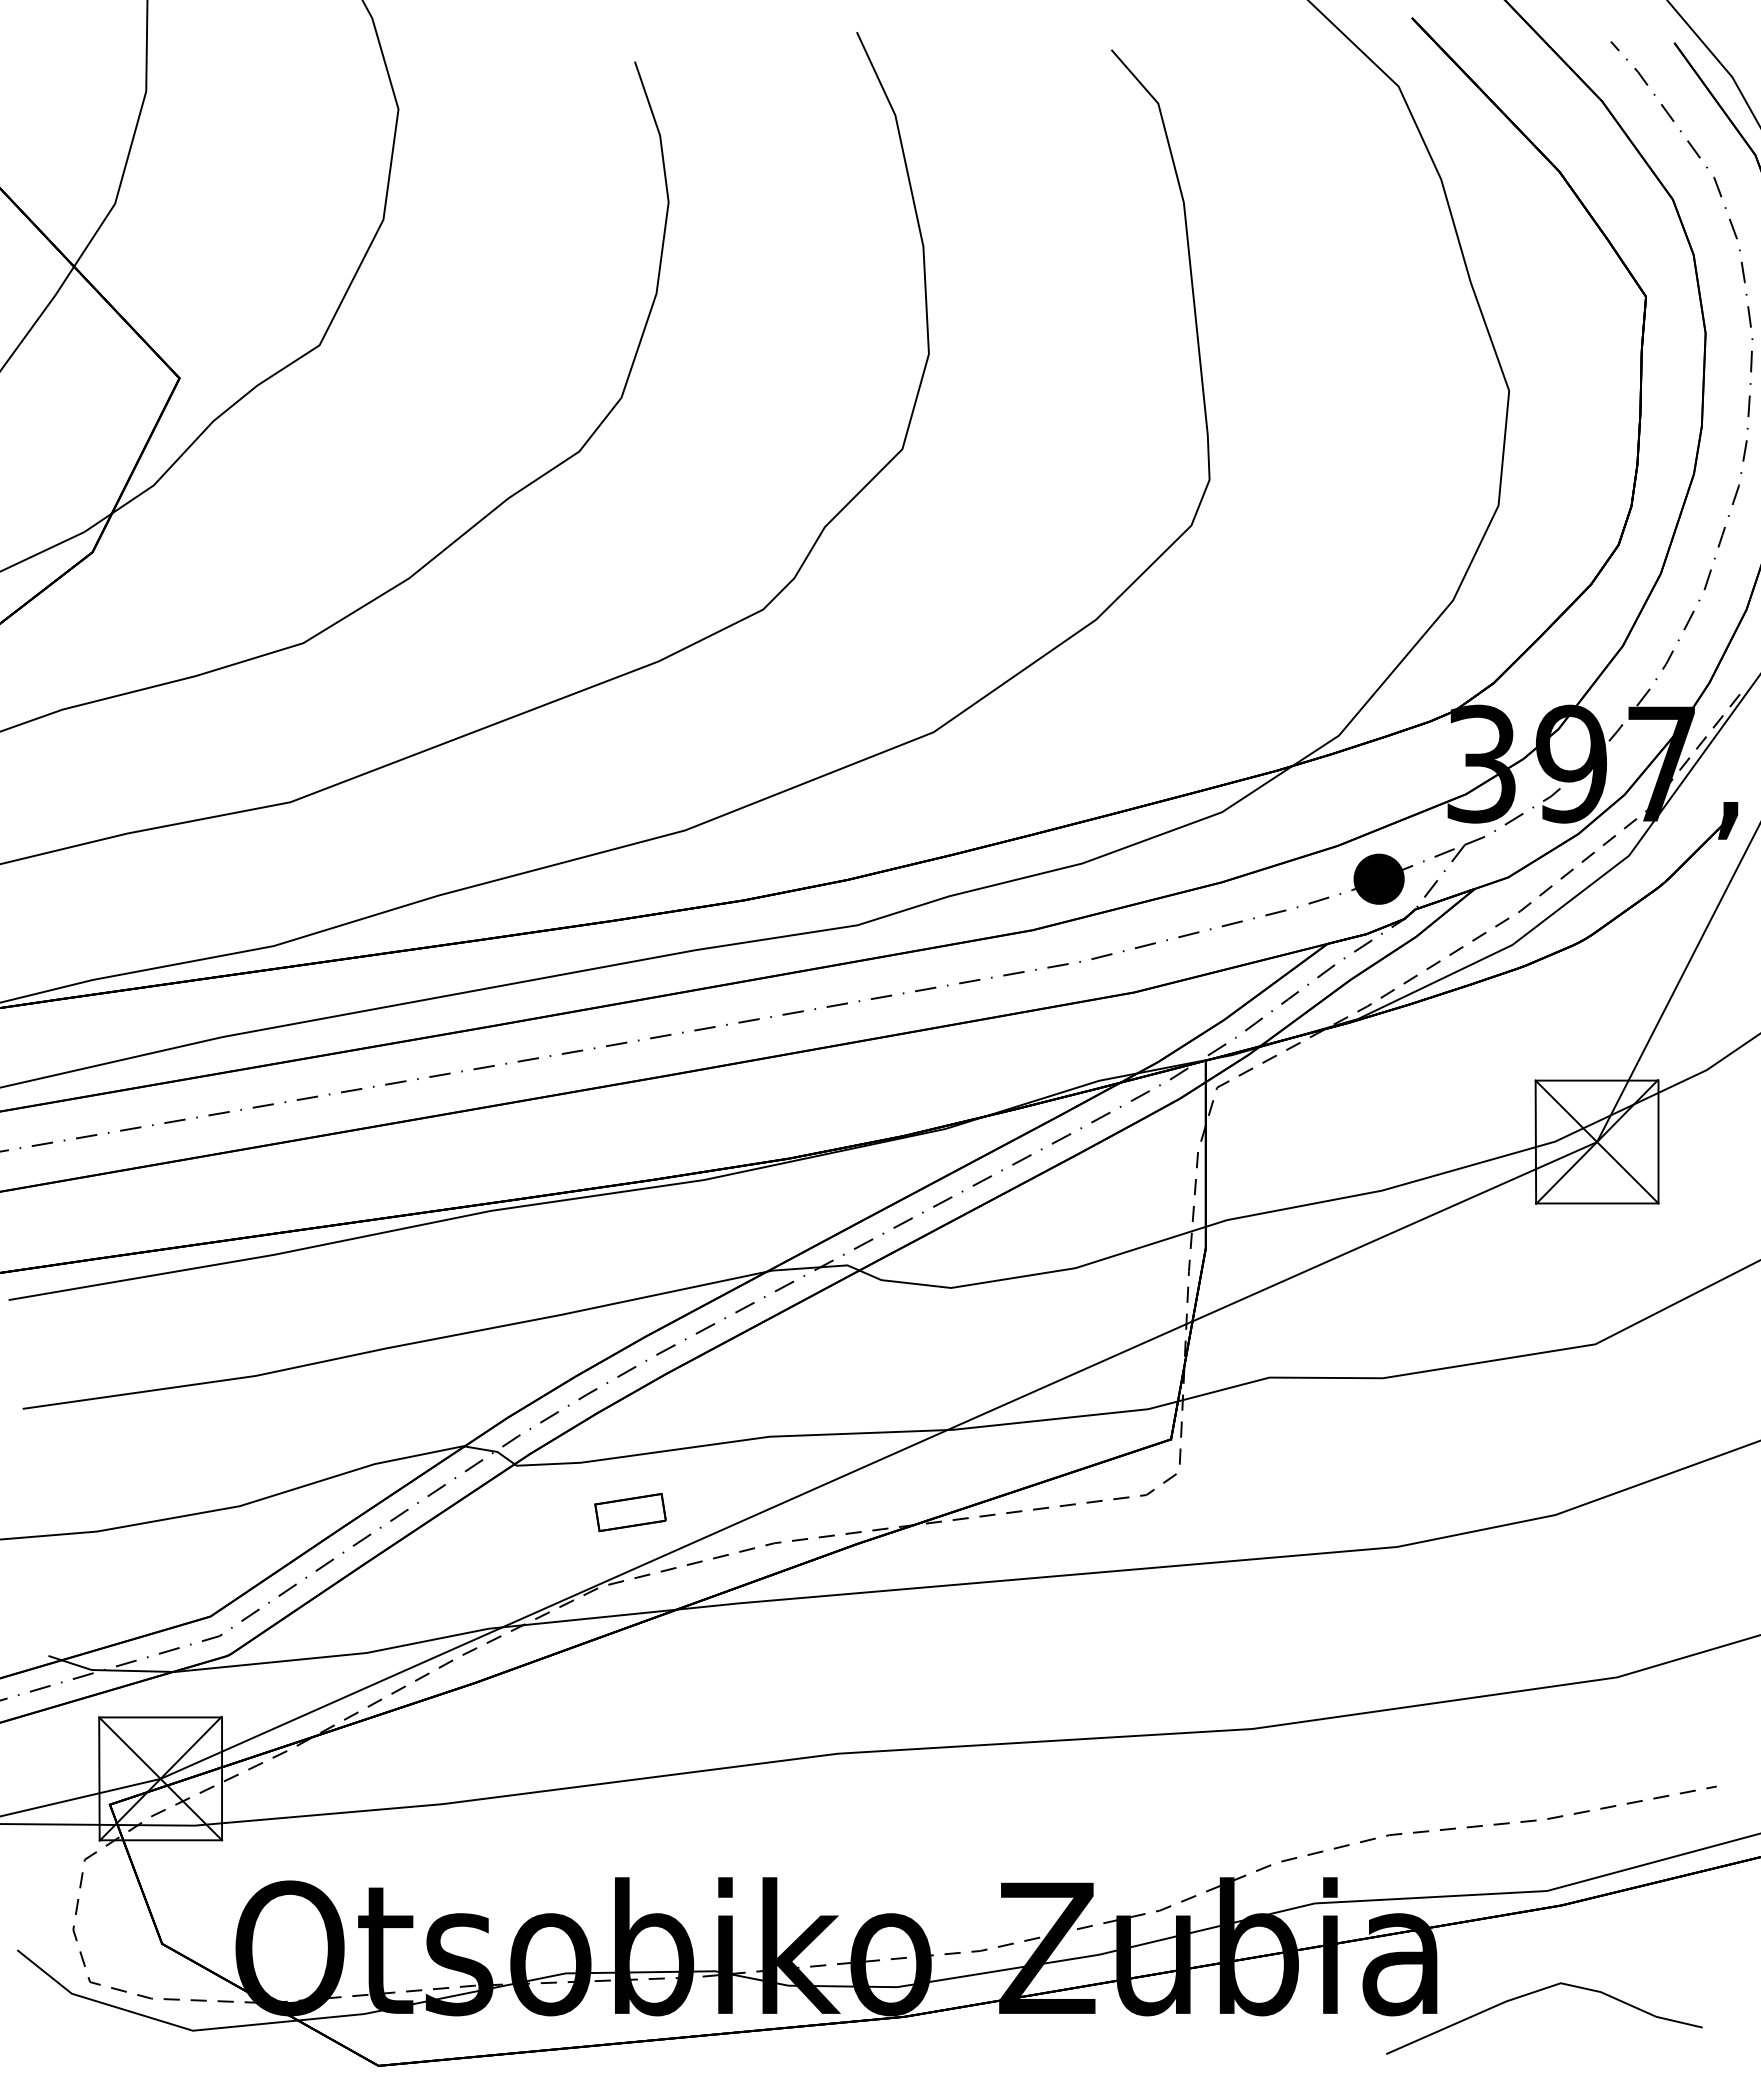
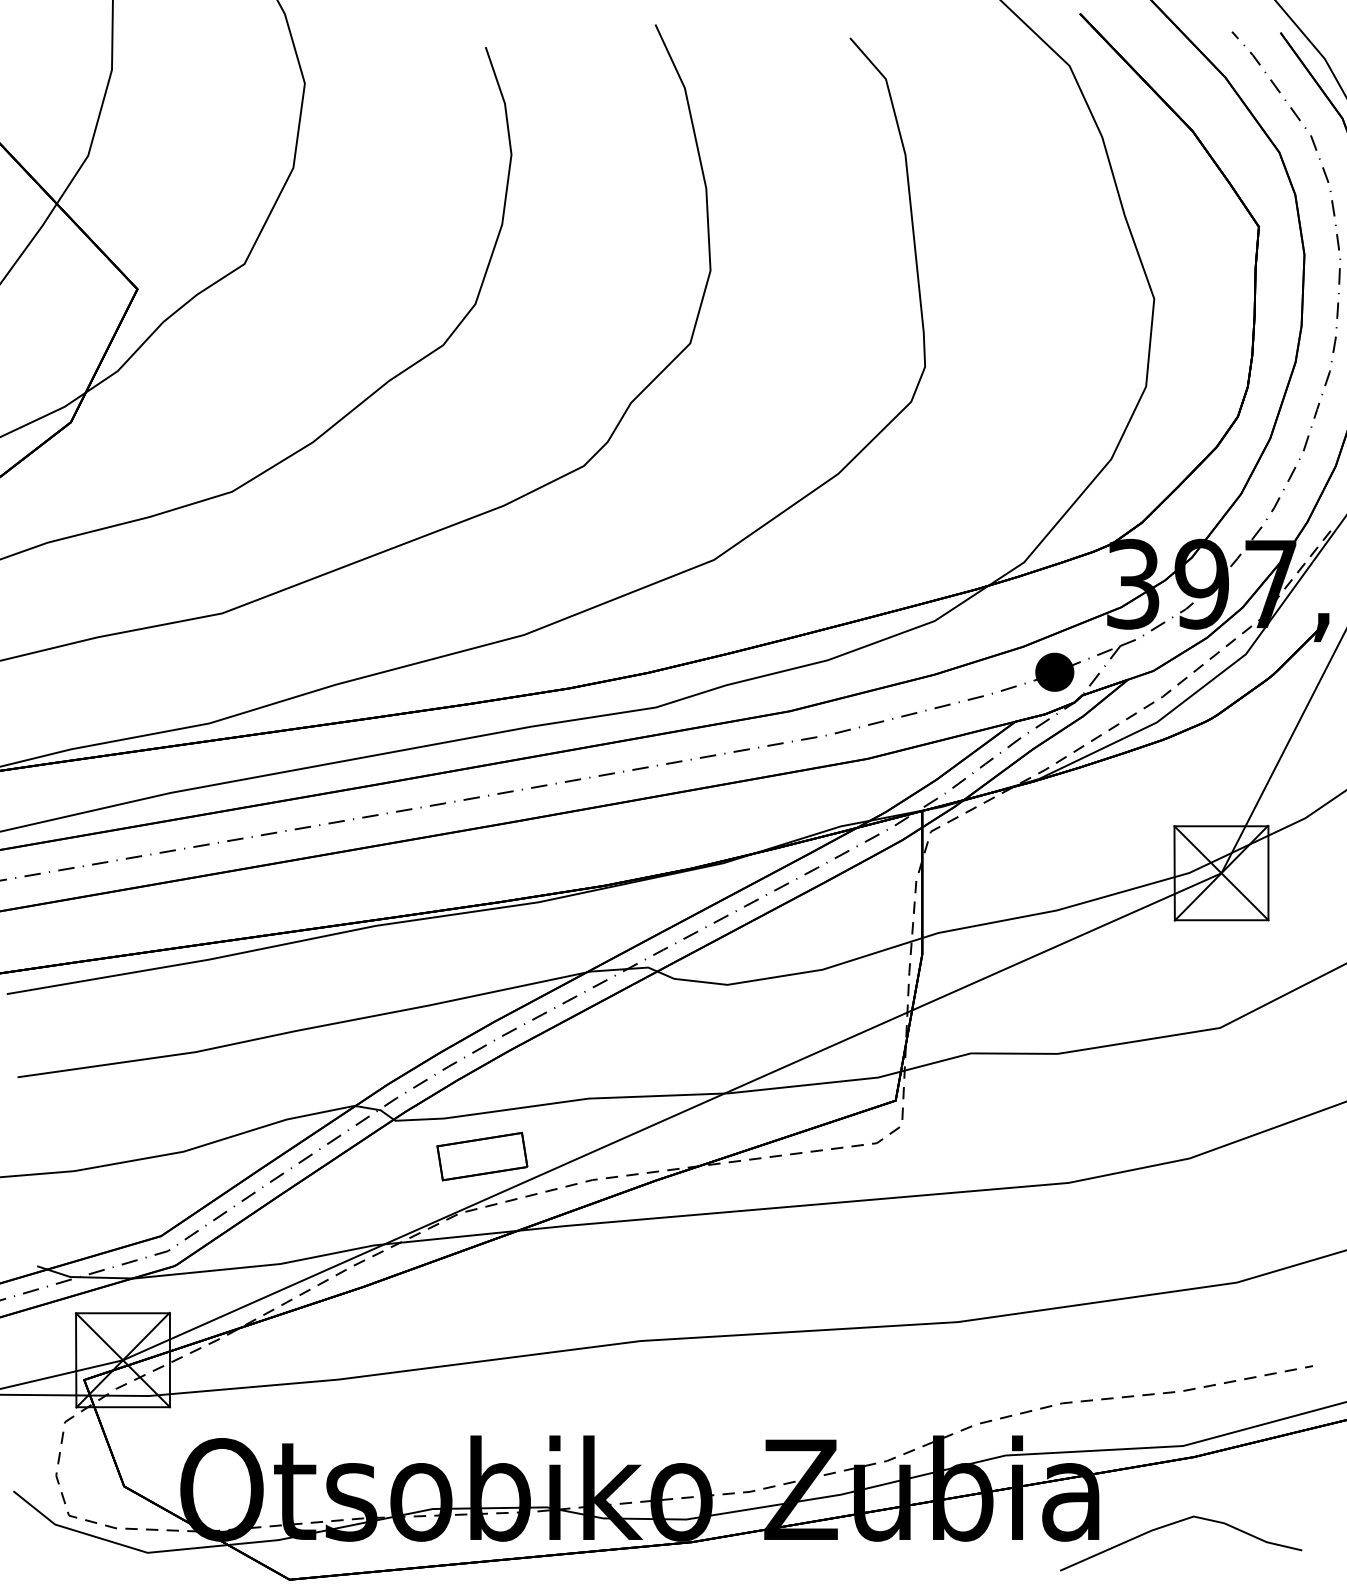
part: (630, 1512) -> (482, 1156), size x1.67

